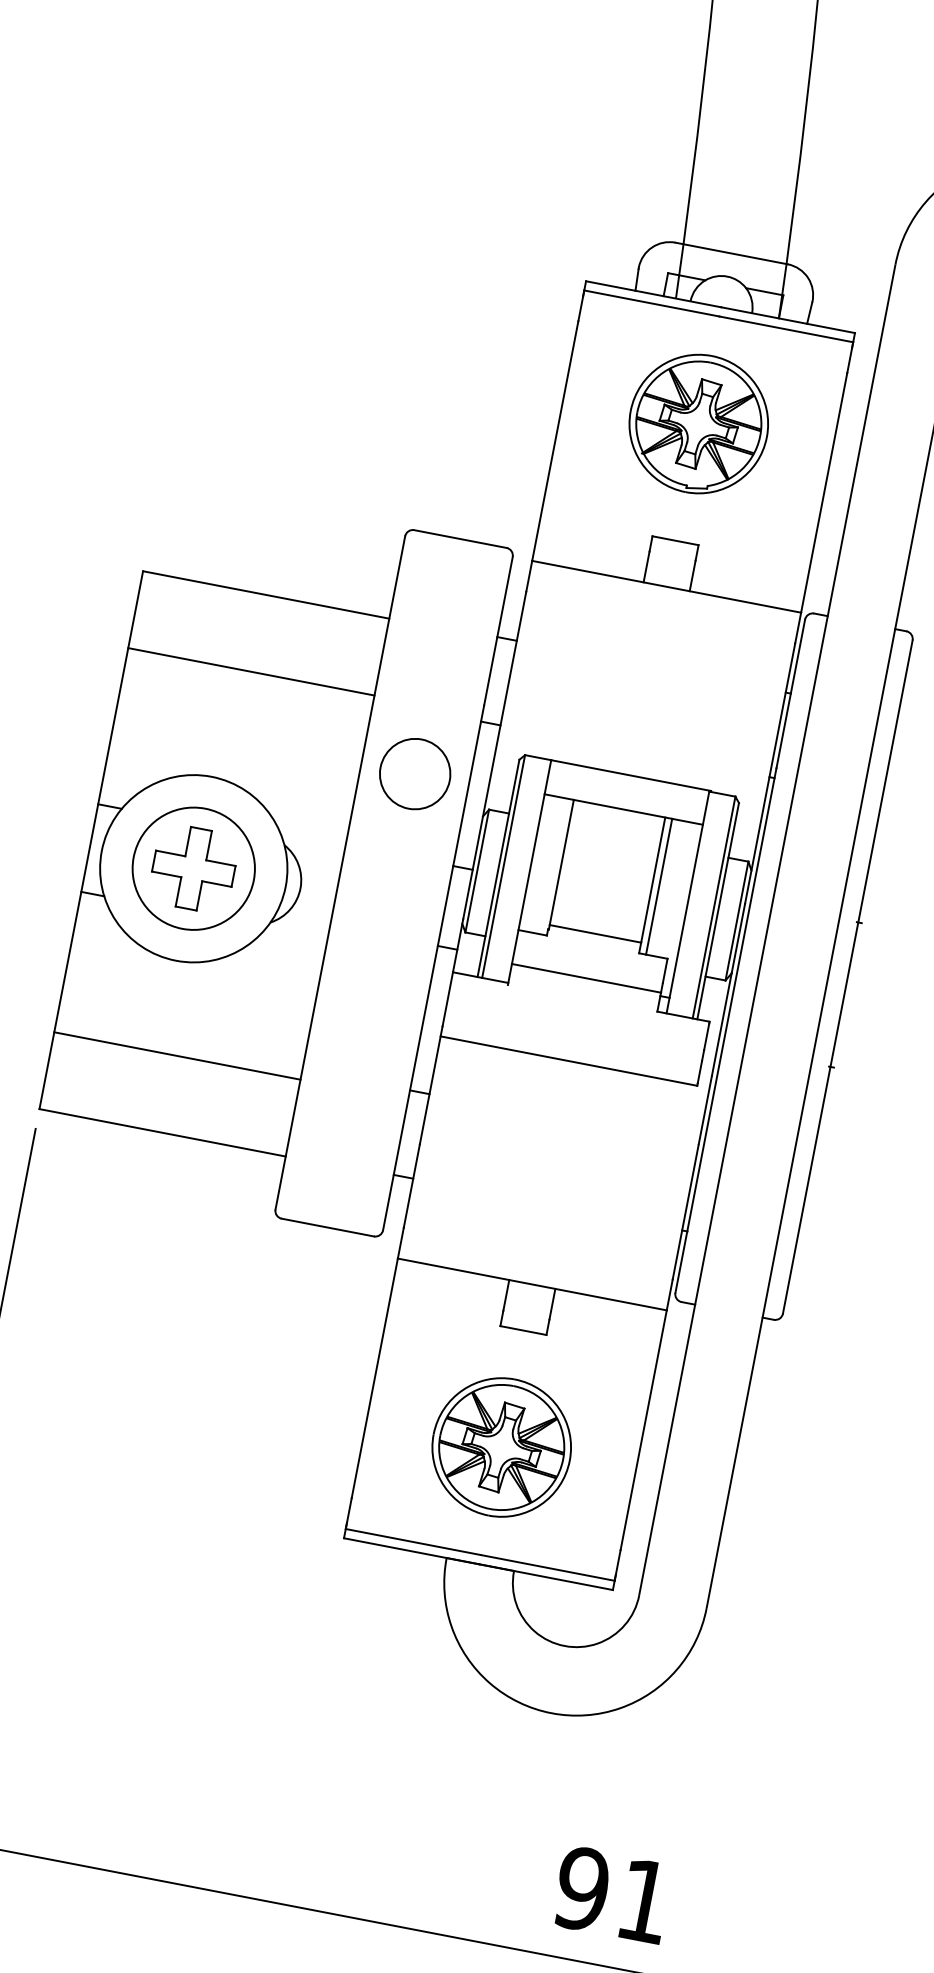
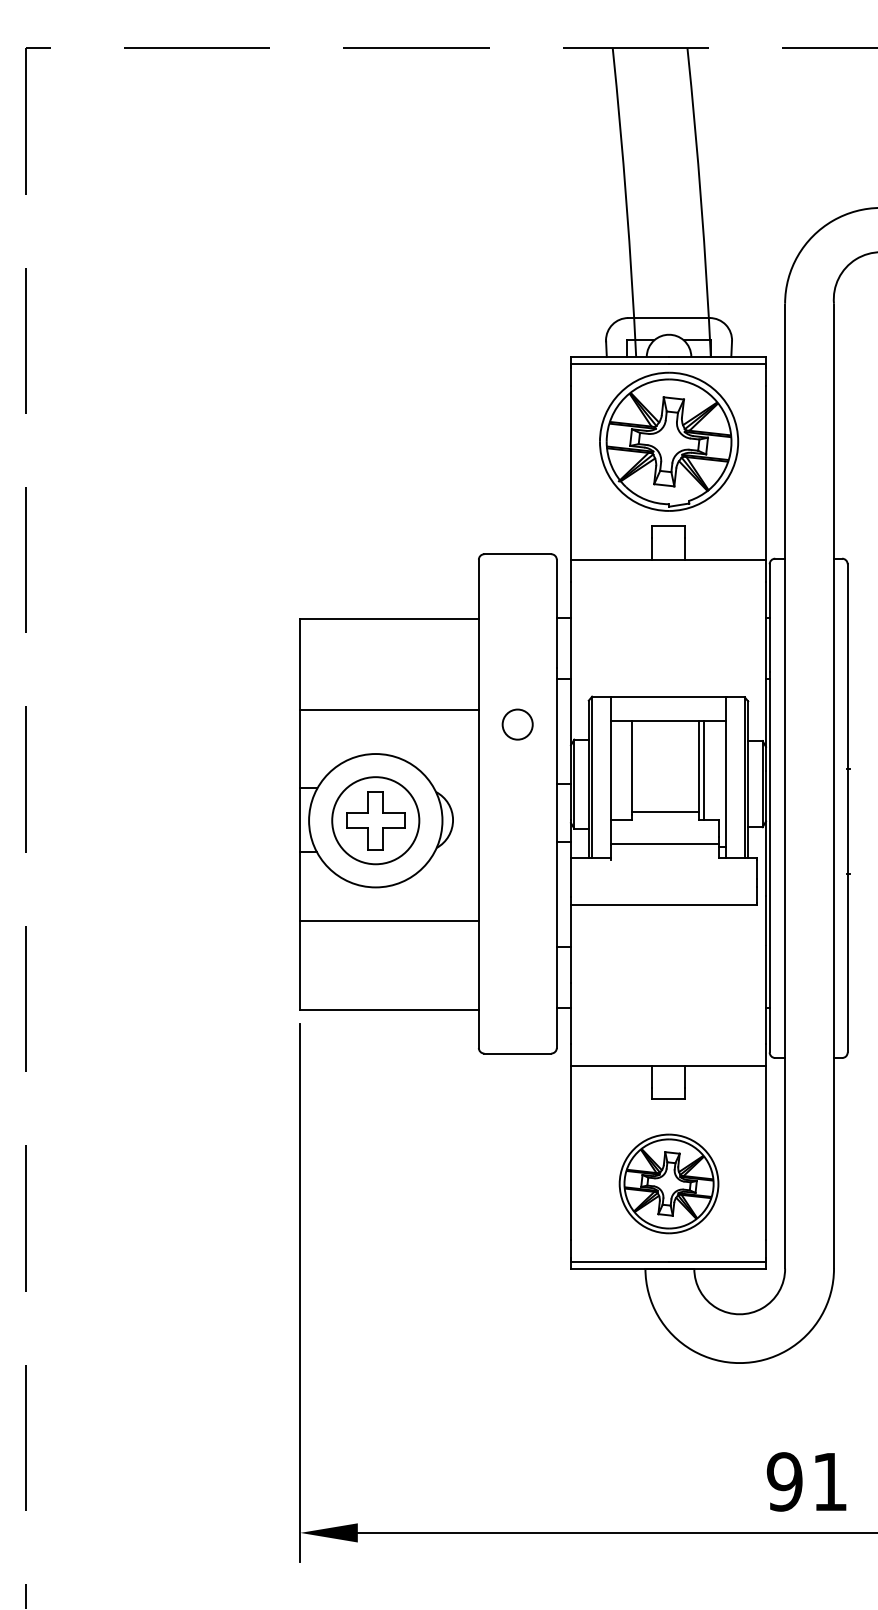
part: (698, 423) -> (668, 441), size x1.4
line: (251, 672) -> (389, 710), moved
circle: (414, 773) -> (517, 724), size x0.6
line: (177, 1055) -> (389, 920), moved

